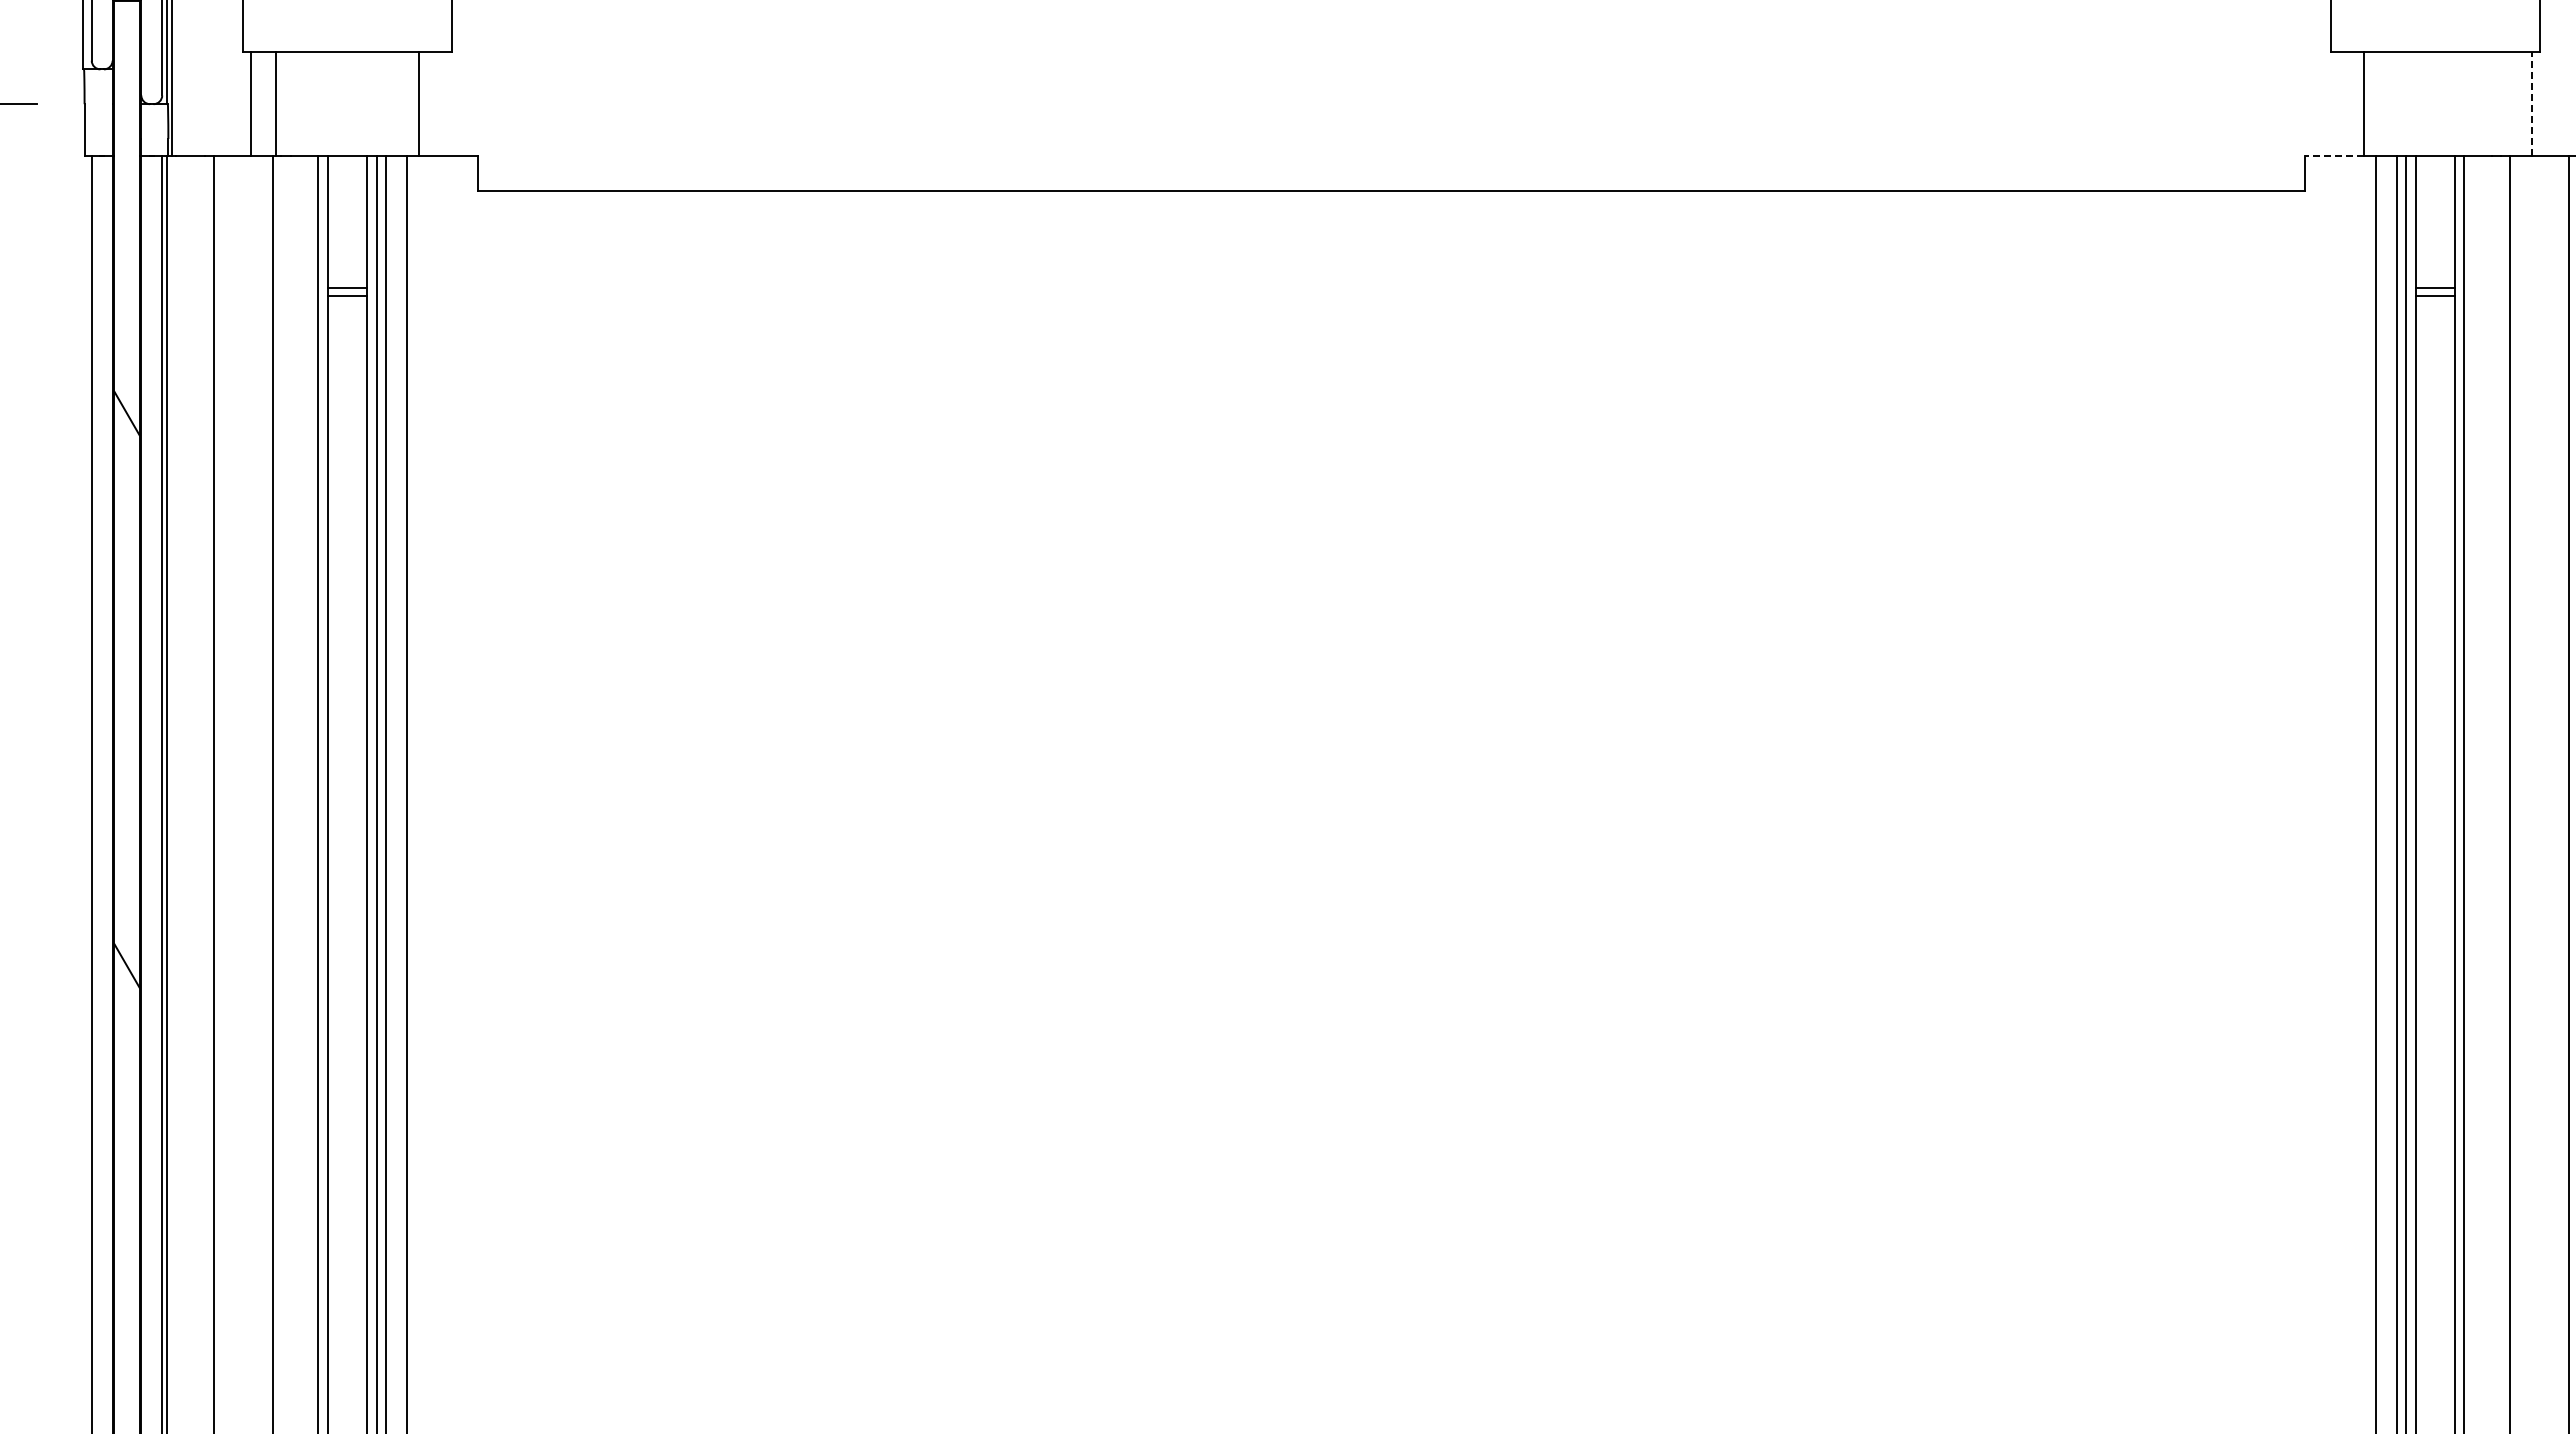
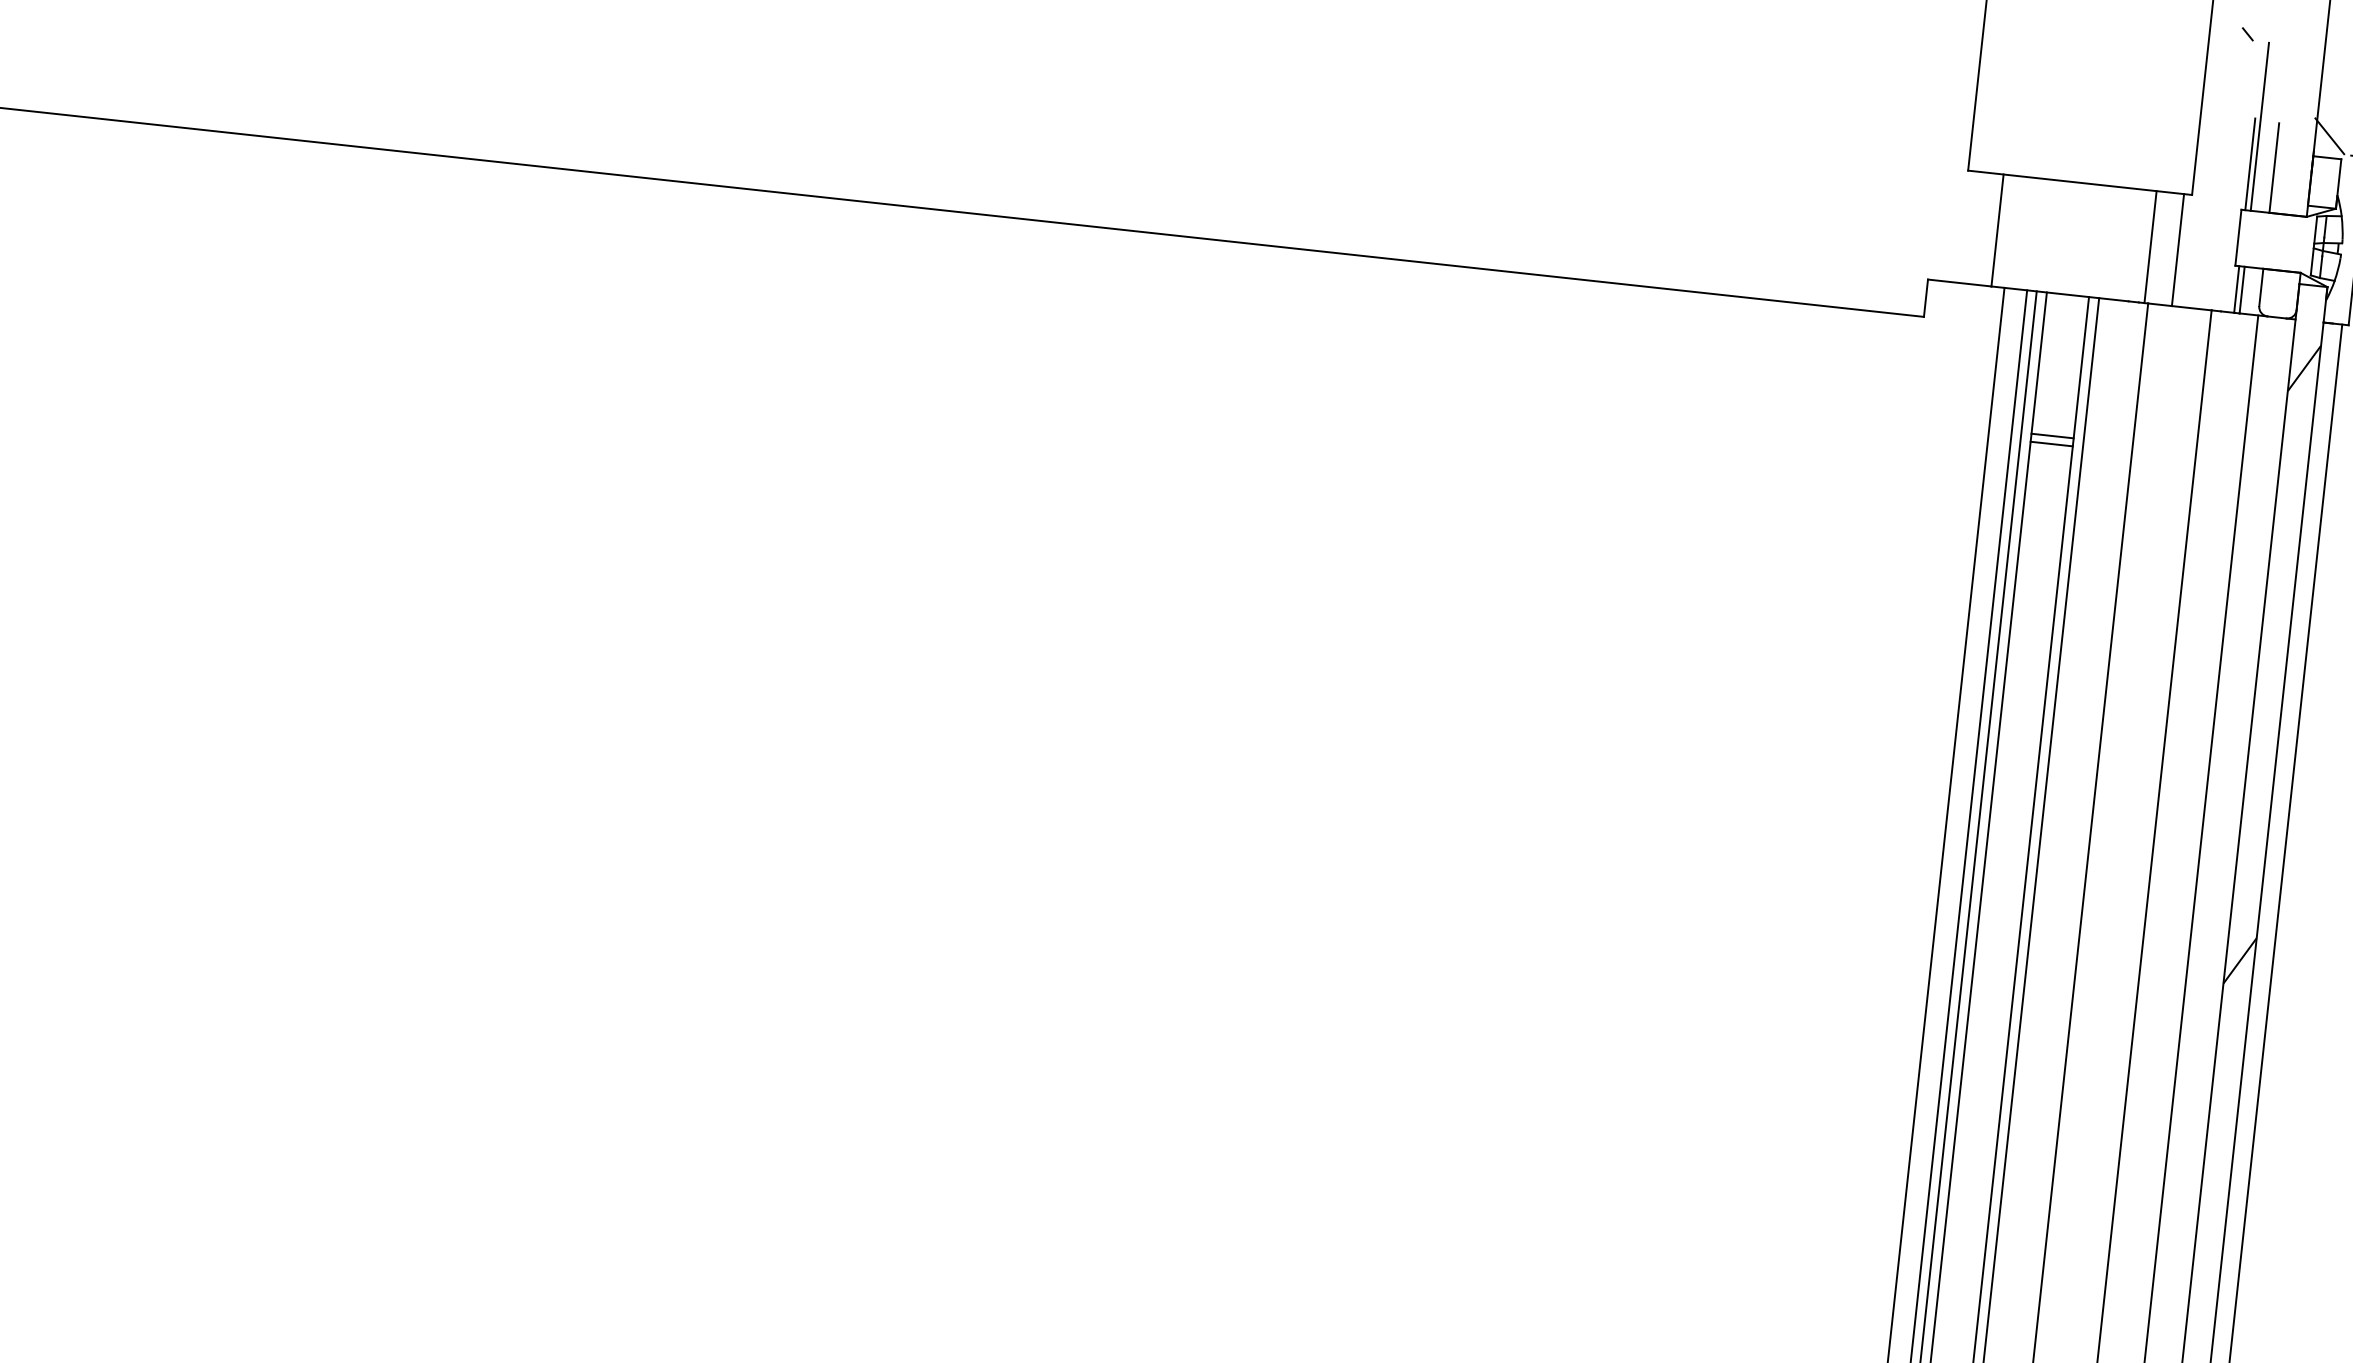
line: (2532, 103) -> (2178, 249), dashed -> solid
line: (2506, 104) -> (2150, 247), added
line: (2334, 156) -> (1959, 283), dashed -> solid

